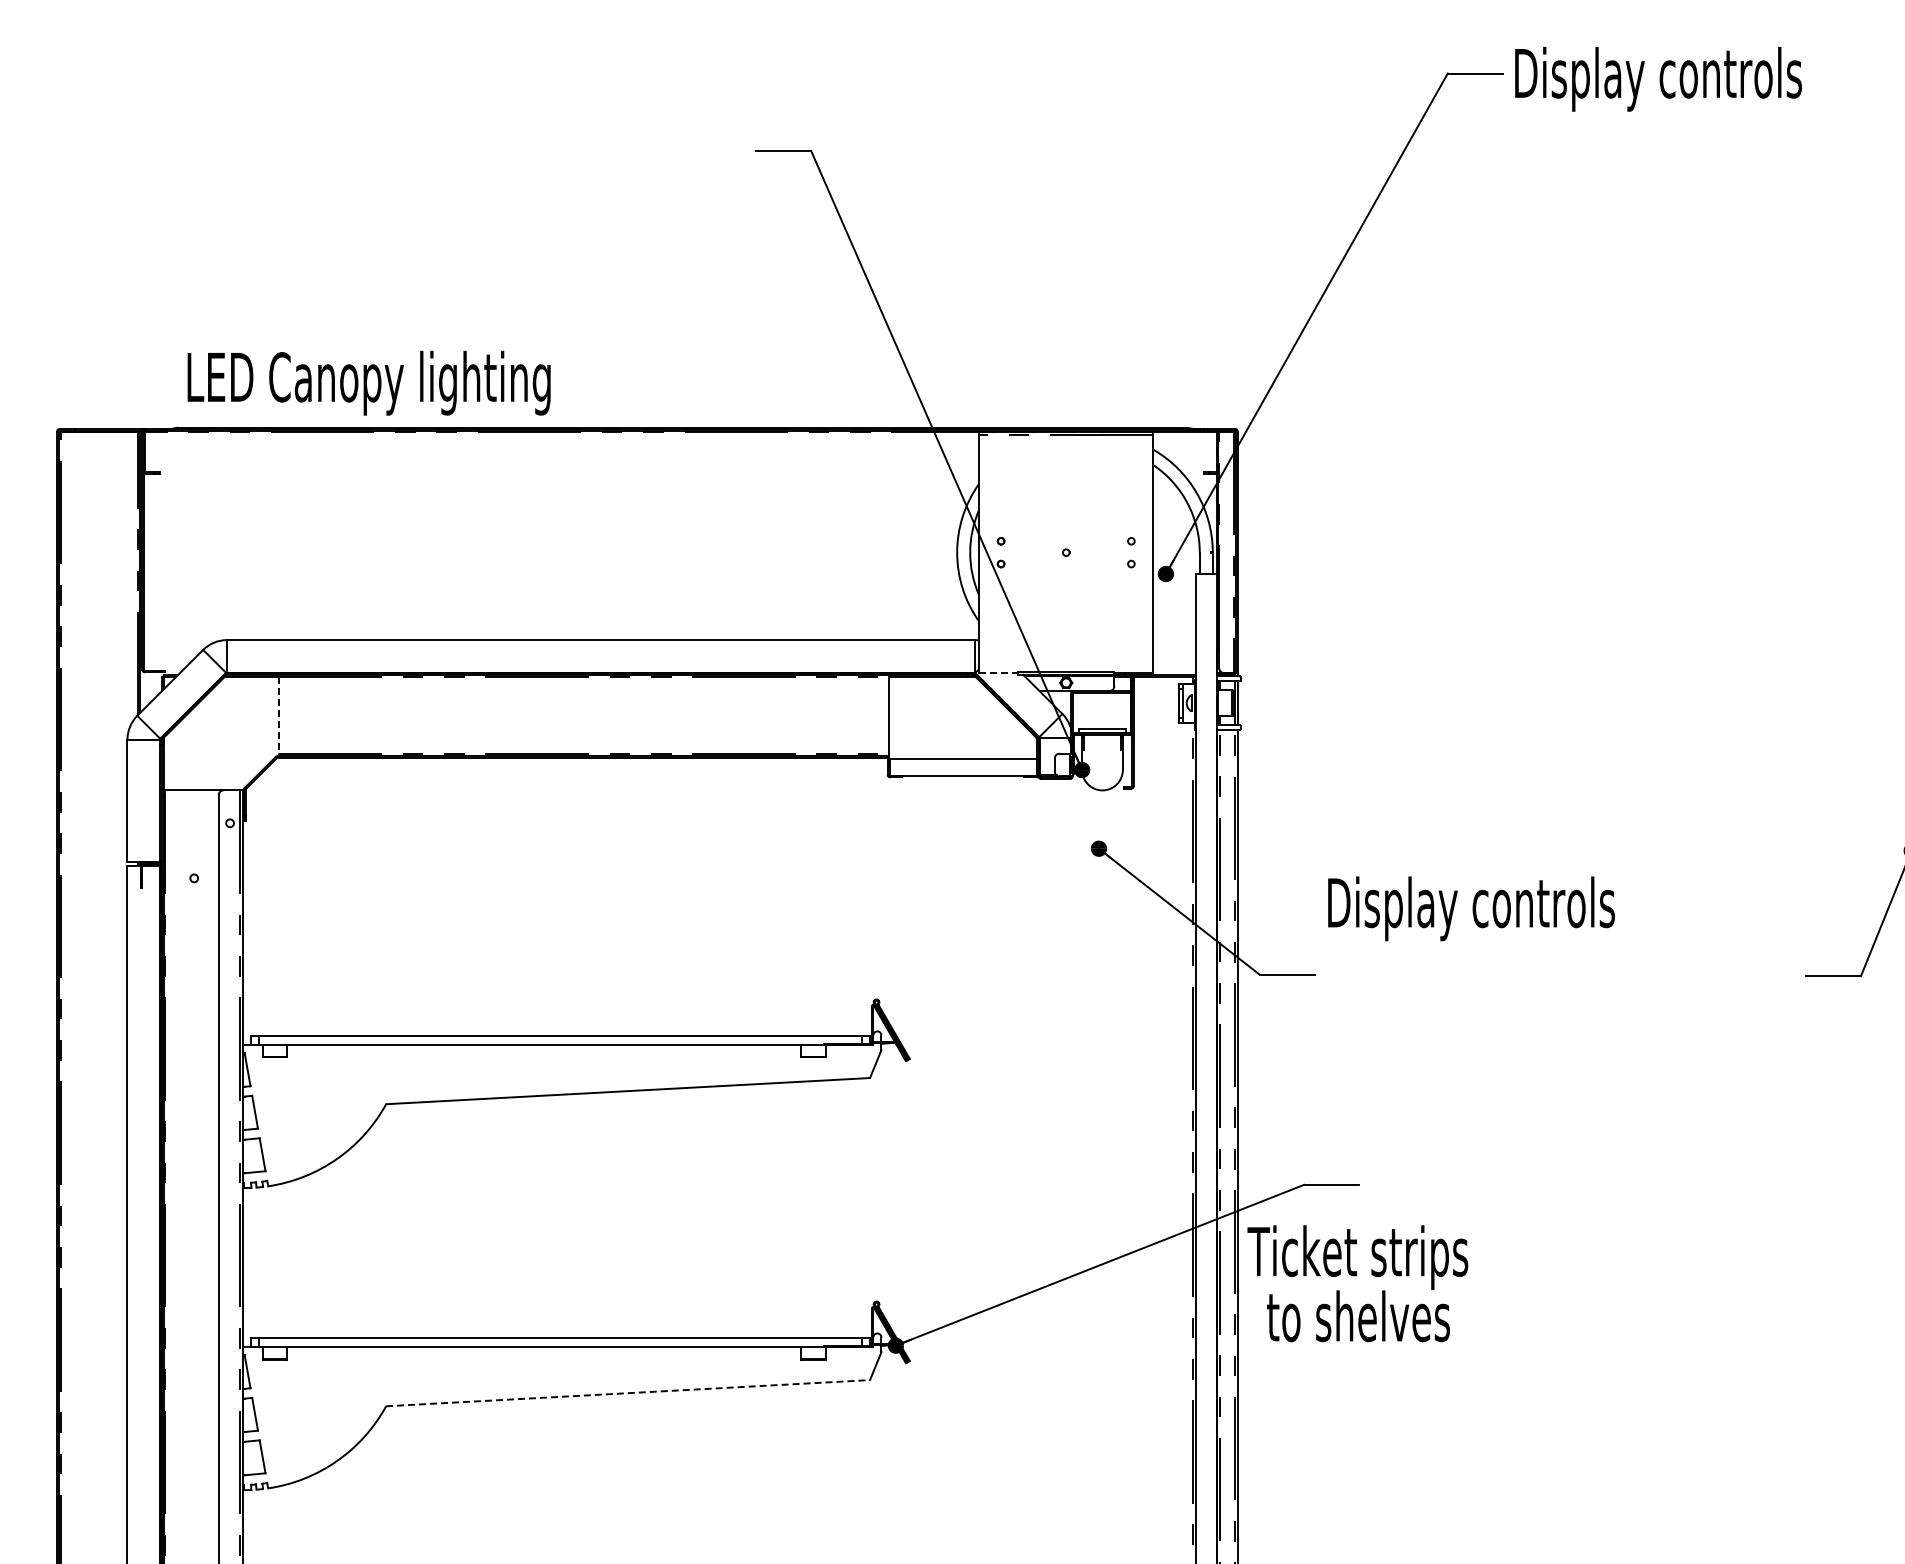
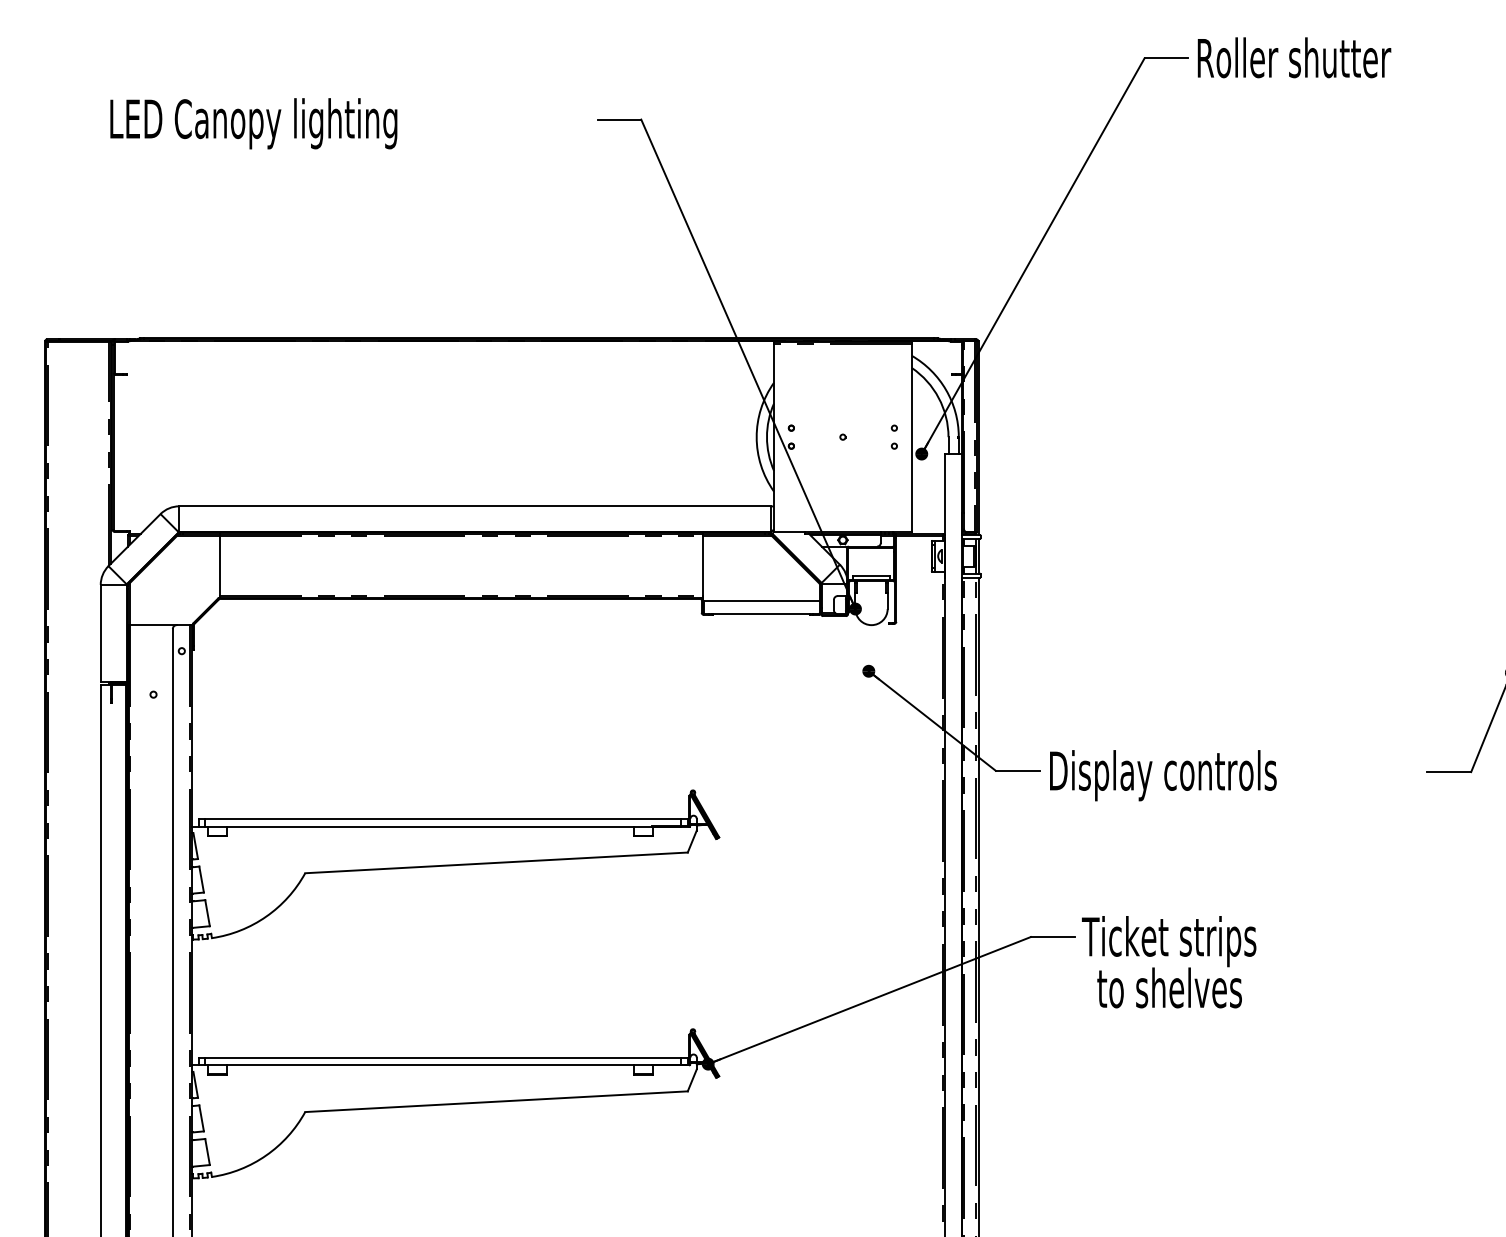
text: (1659, 79) -> (1311, 63), Display controls -> Roller shutter
text: (368, 382) -> (253, 123), moved
line: (998, 673) -> (789, 532), dashed -> solid
line: (278, 716) -> (220, 566), dashed -> solid
text: (1471, 908) -> (1163, 775), moved
text: (1357, 1283) -> (1168, 962), moved
line: (628, 1393) -> (496, 1101), dashed -> solid

